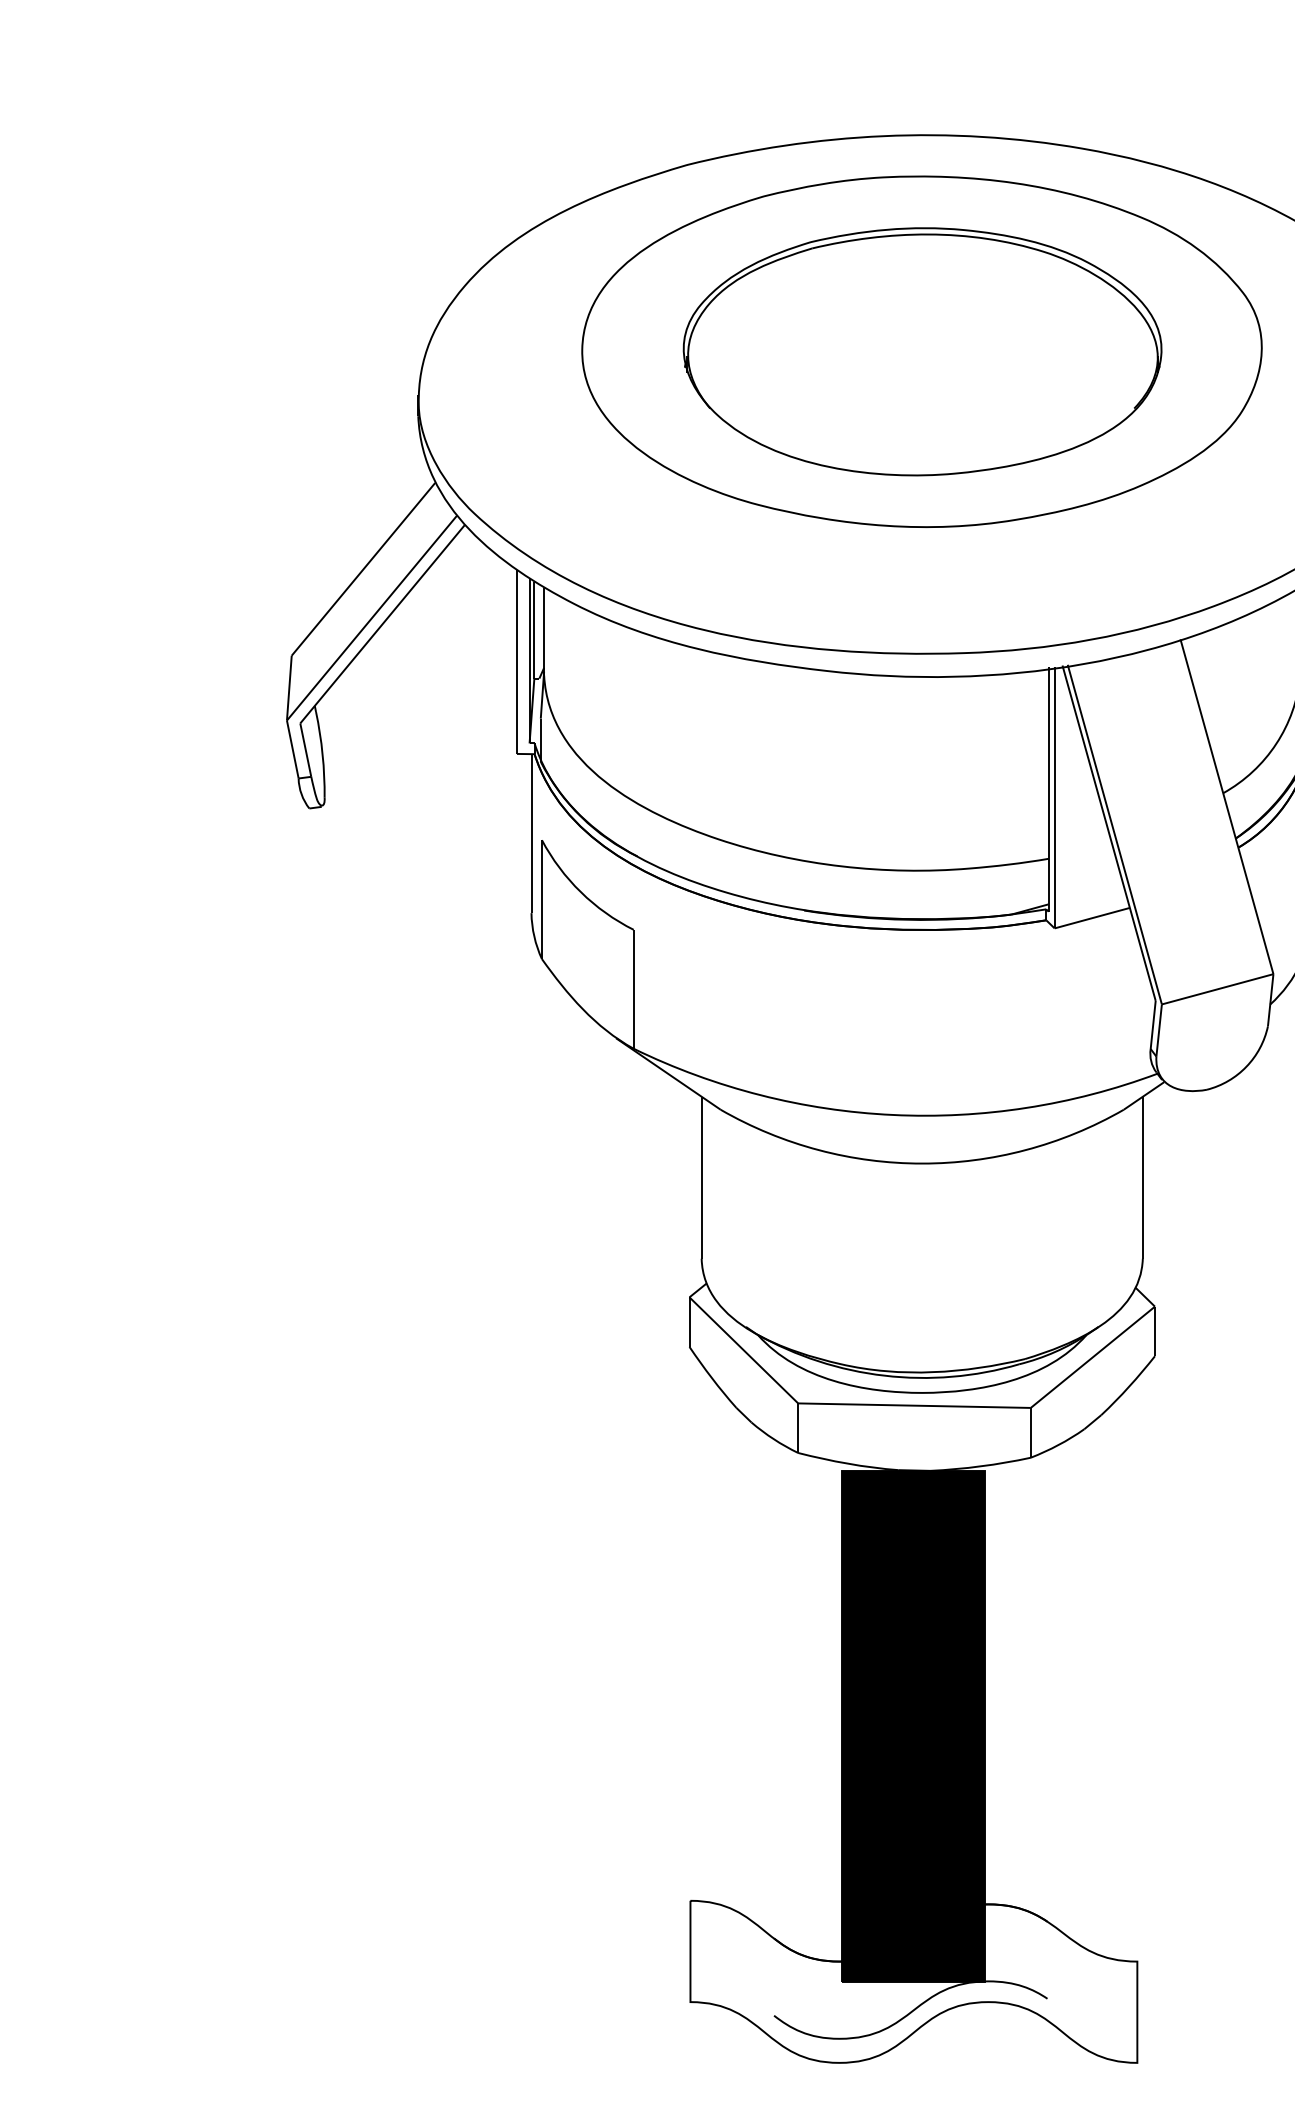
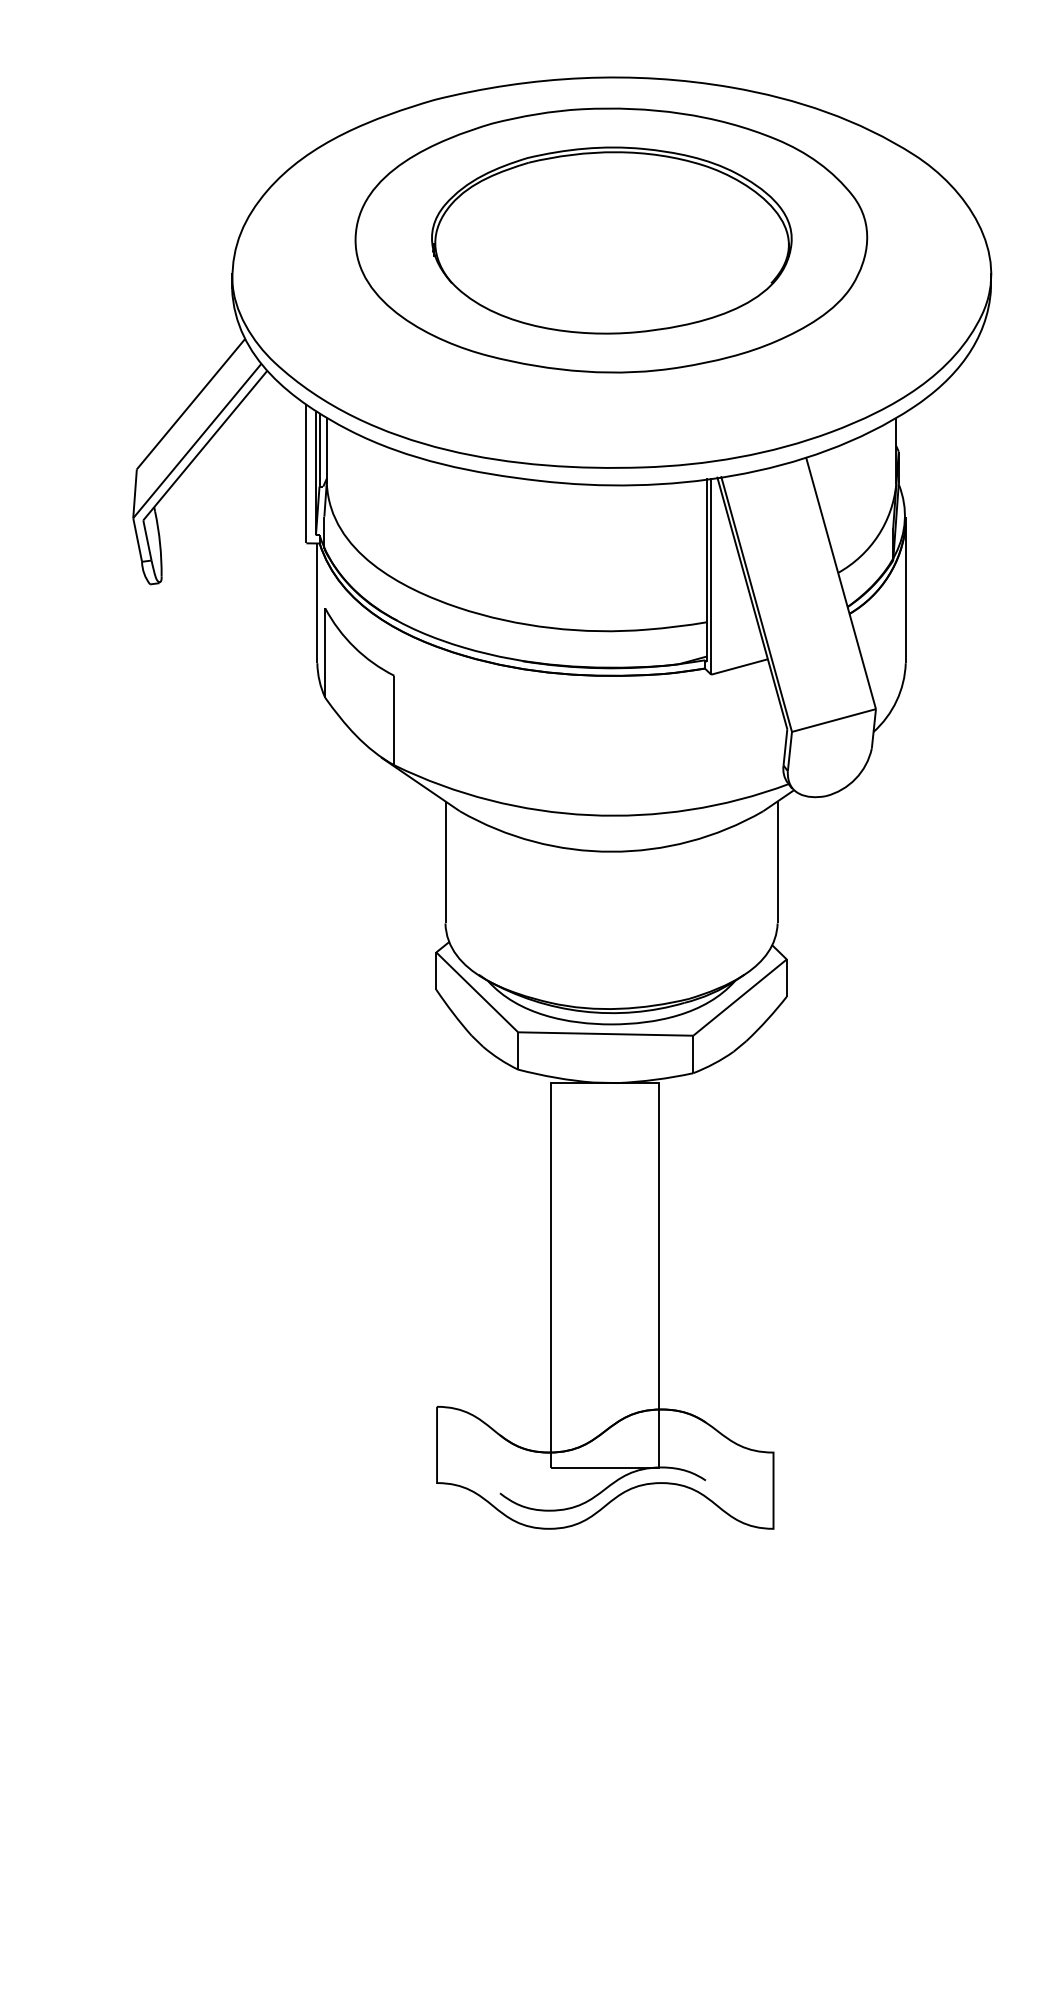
fill: (912, 1725) -> (604, 1274), removed

